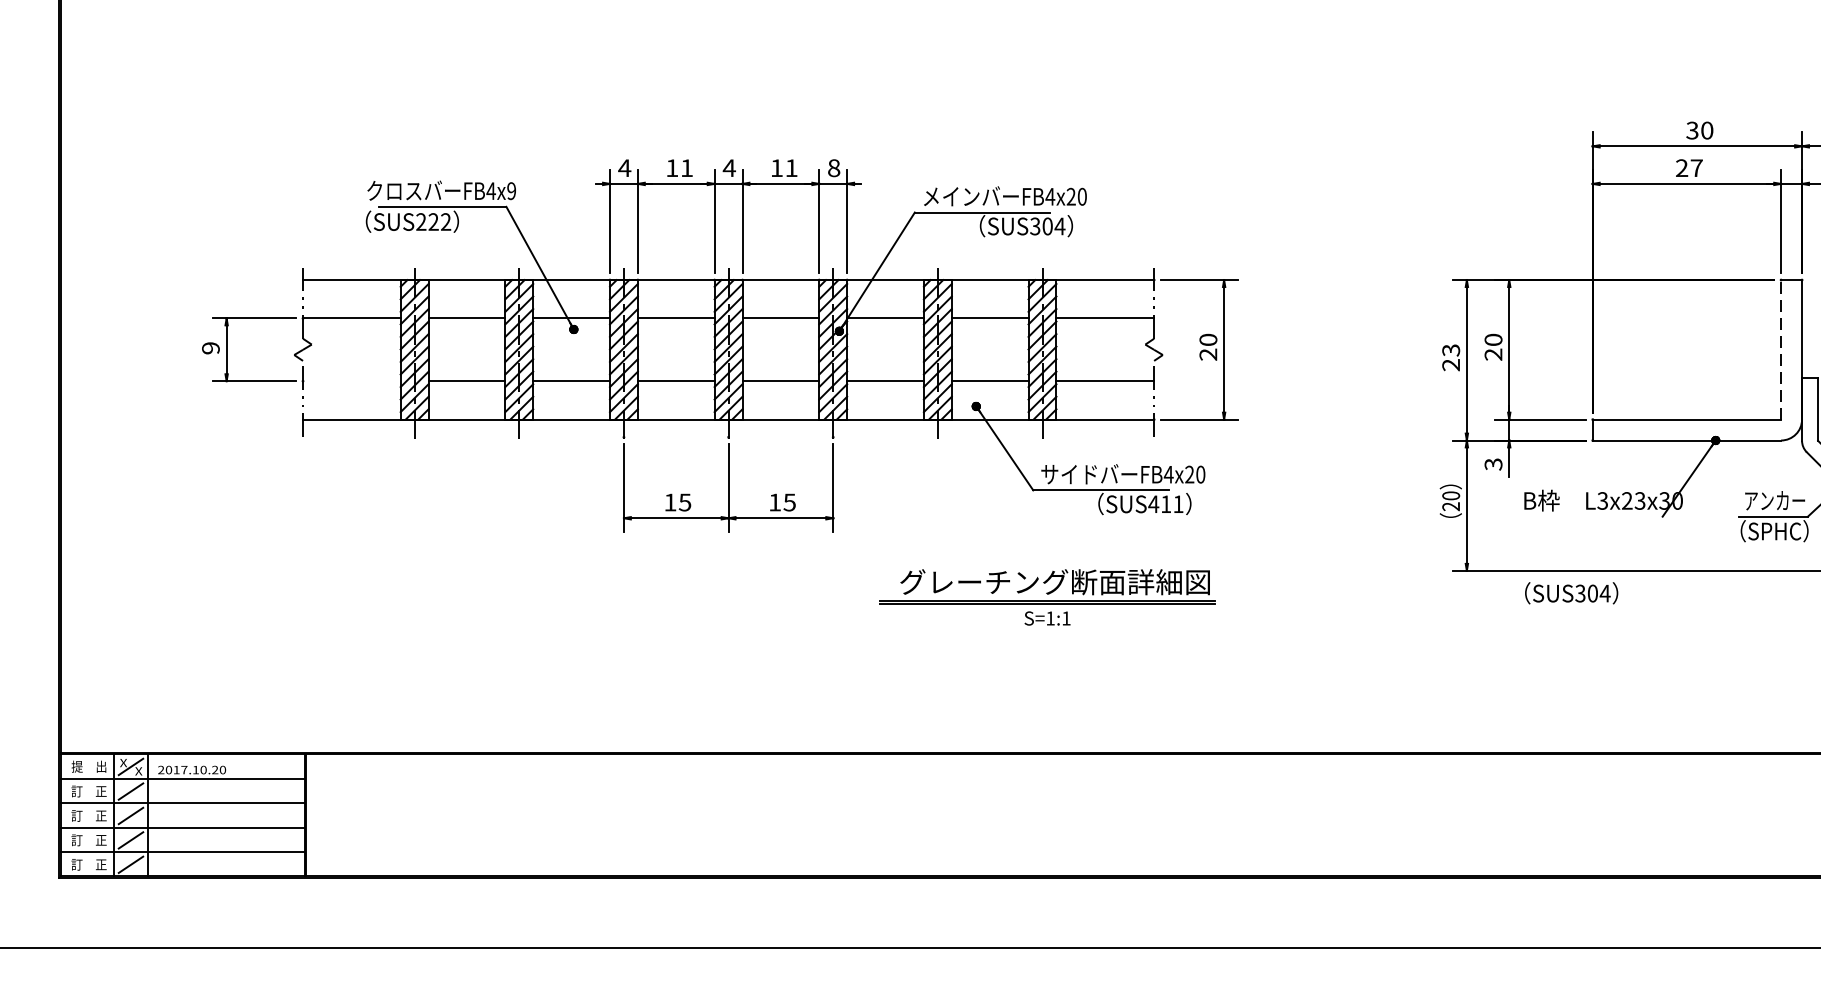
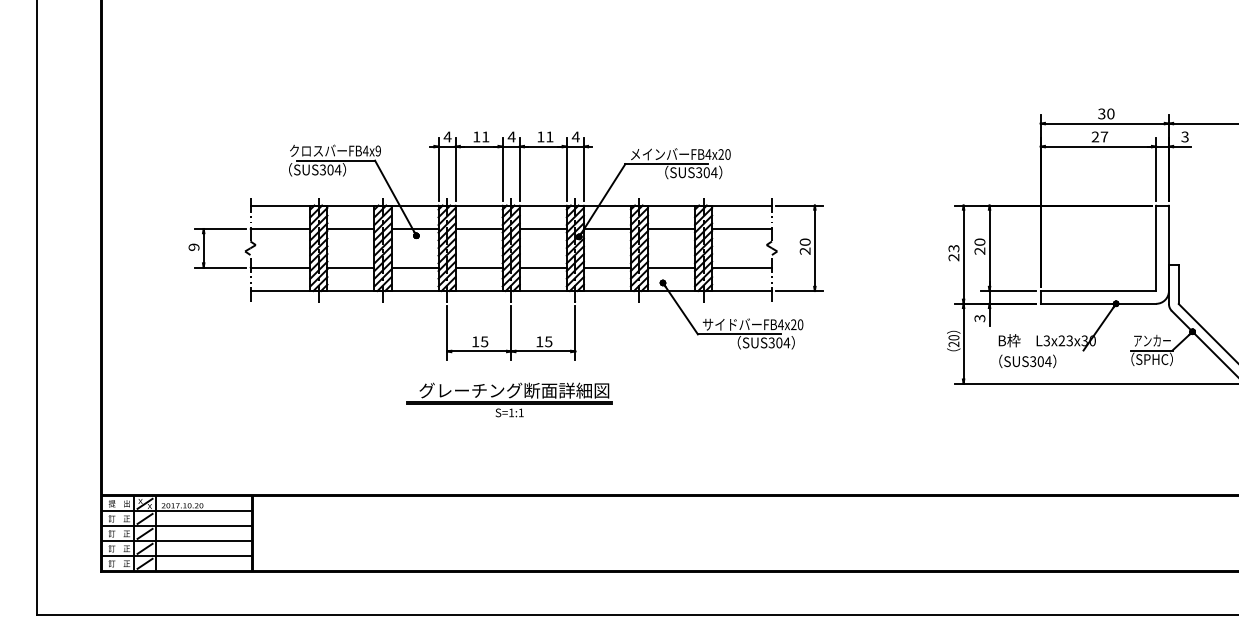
text: (833, 167) -> (575, 136), 8 -> 4
text: (433, 221) -> (330, 169), SUS222 -> SUS304
line: (1781, 350) -> (1156, 248), dashed -> solid
line: (351, 381) -> (280, 267), added
text: (1166, 503) -> (779, 342), SUS411 -> SUS304
text: (1571, 593) -> (1027, 361), moved
part: (1047, 596) -> (509, 399), moved

